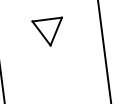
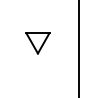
part: (48, 32) -> (37, 43), moved

